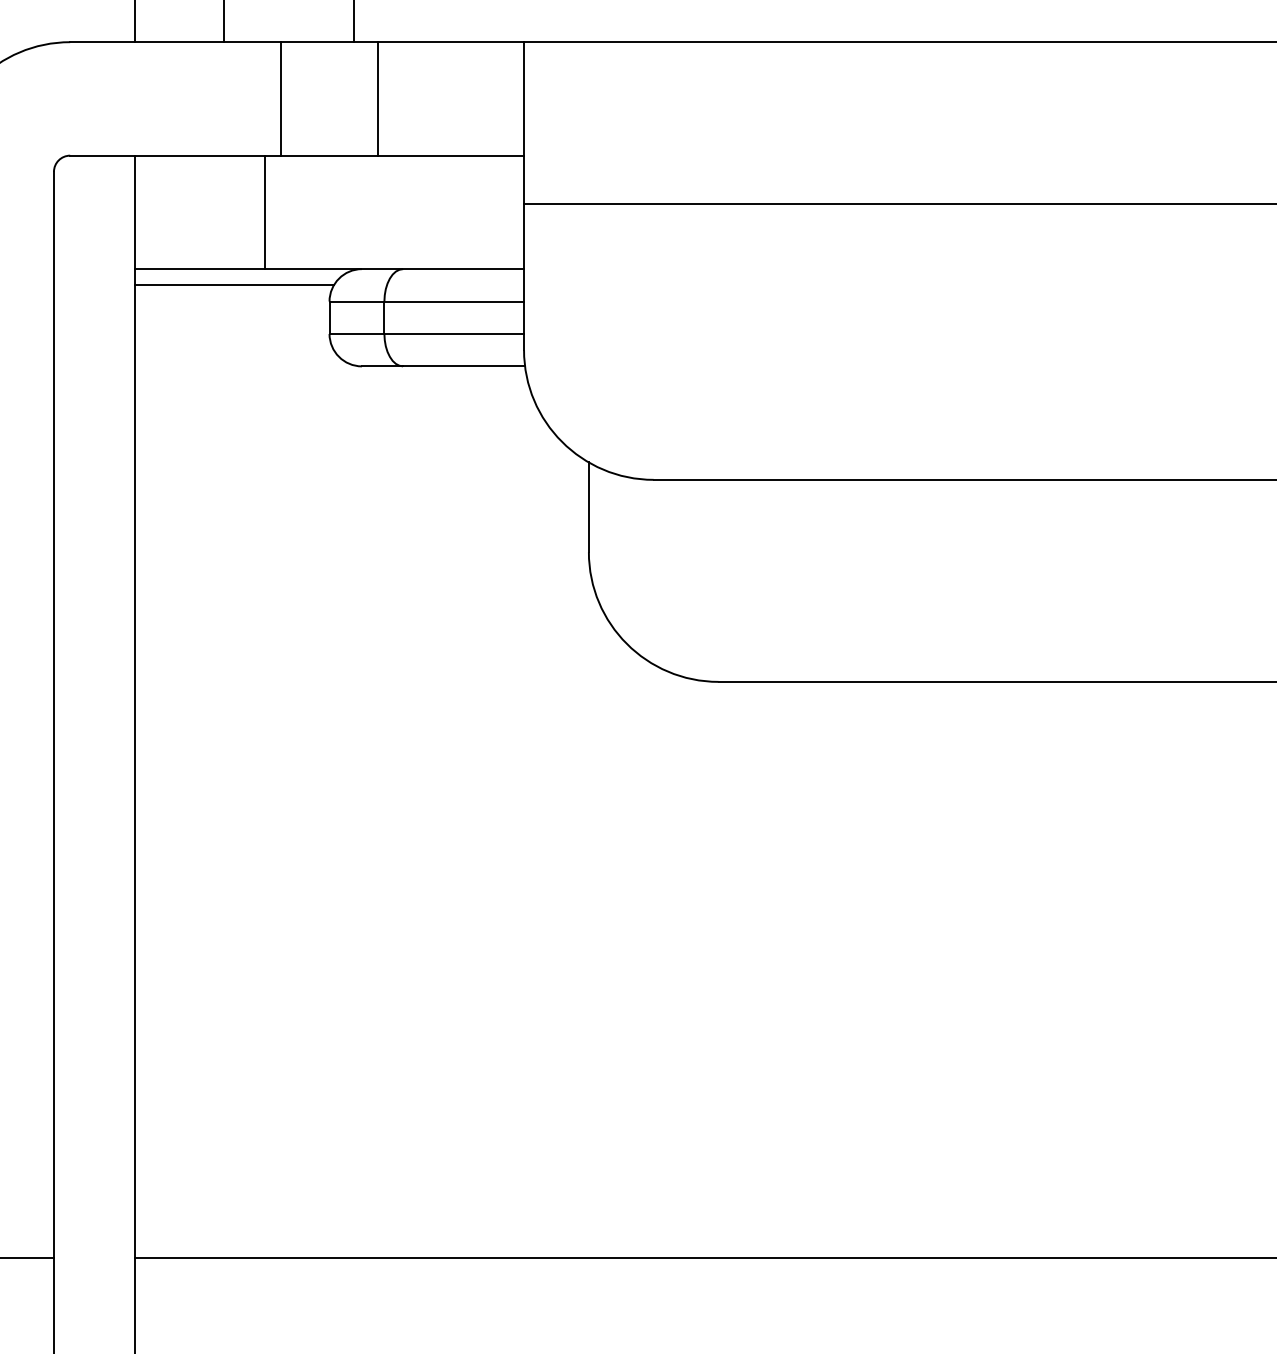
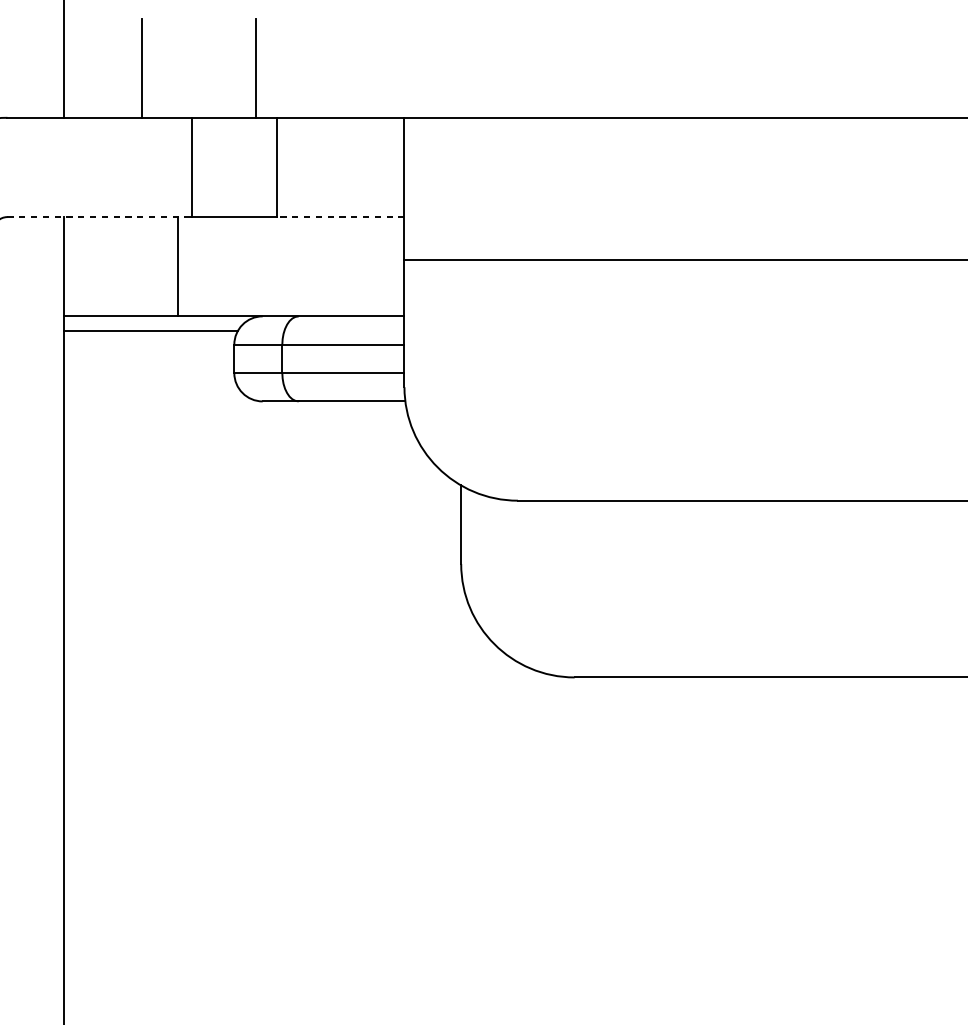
line: (176, 155) -> (100, 216), solid -> dashed
line: (451, 155) -> (341, 216), solid -> dashed

